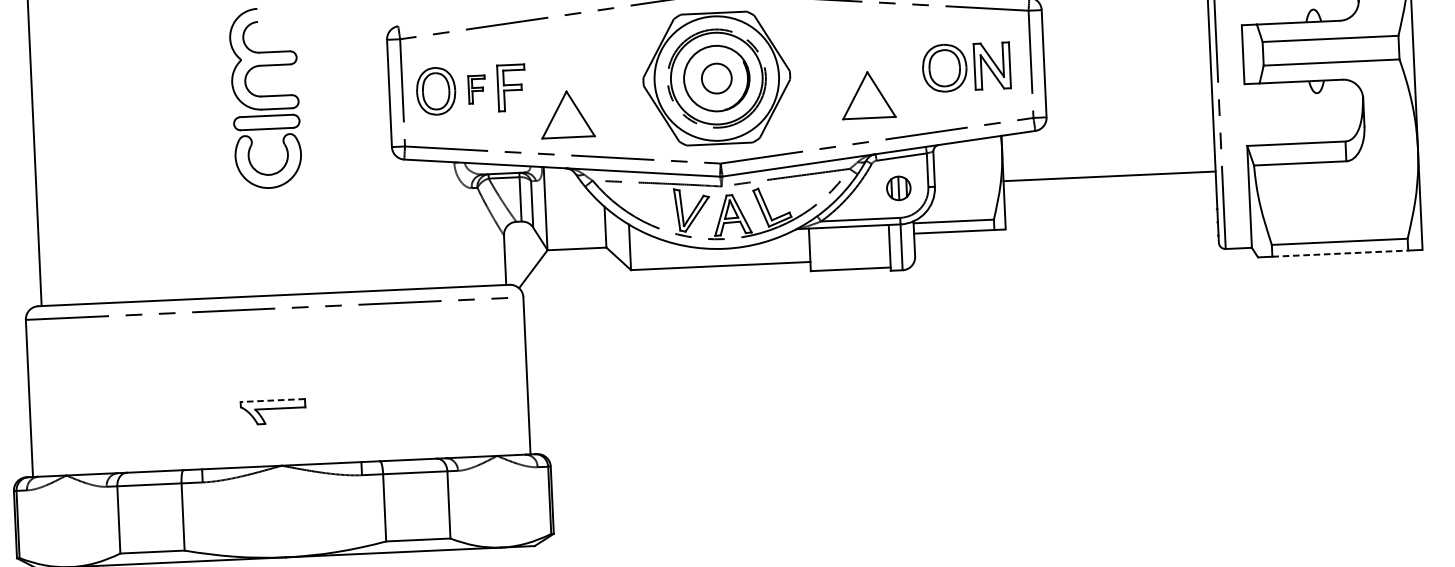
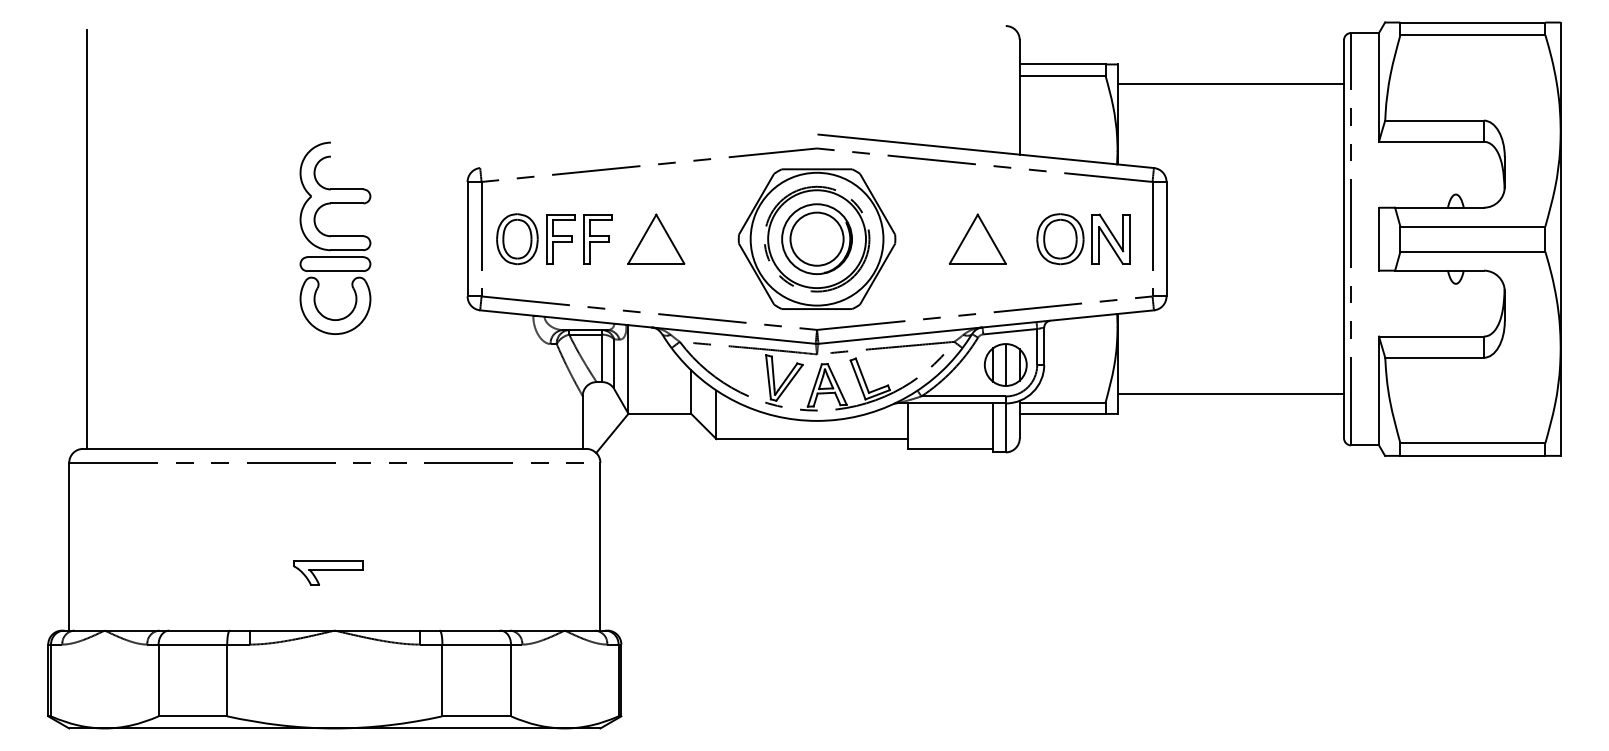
circle: (716, 77) -> (816, 238), size x1.67
part: (476, 89) -> (560, 239), size x1.67
part: (868, 94) -> (977, 238), moved
part: (567, 113) -> (656, 238), moved
line: (1109, 176) -> (1230, 394), moved
part: (898, 187) -> (1005, 364), size x1.67
line: (1340, 253) -> (1473, 455), dashed -> solid
line: (271, 400) -> (327, 560), dashed -> solid

